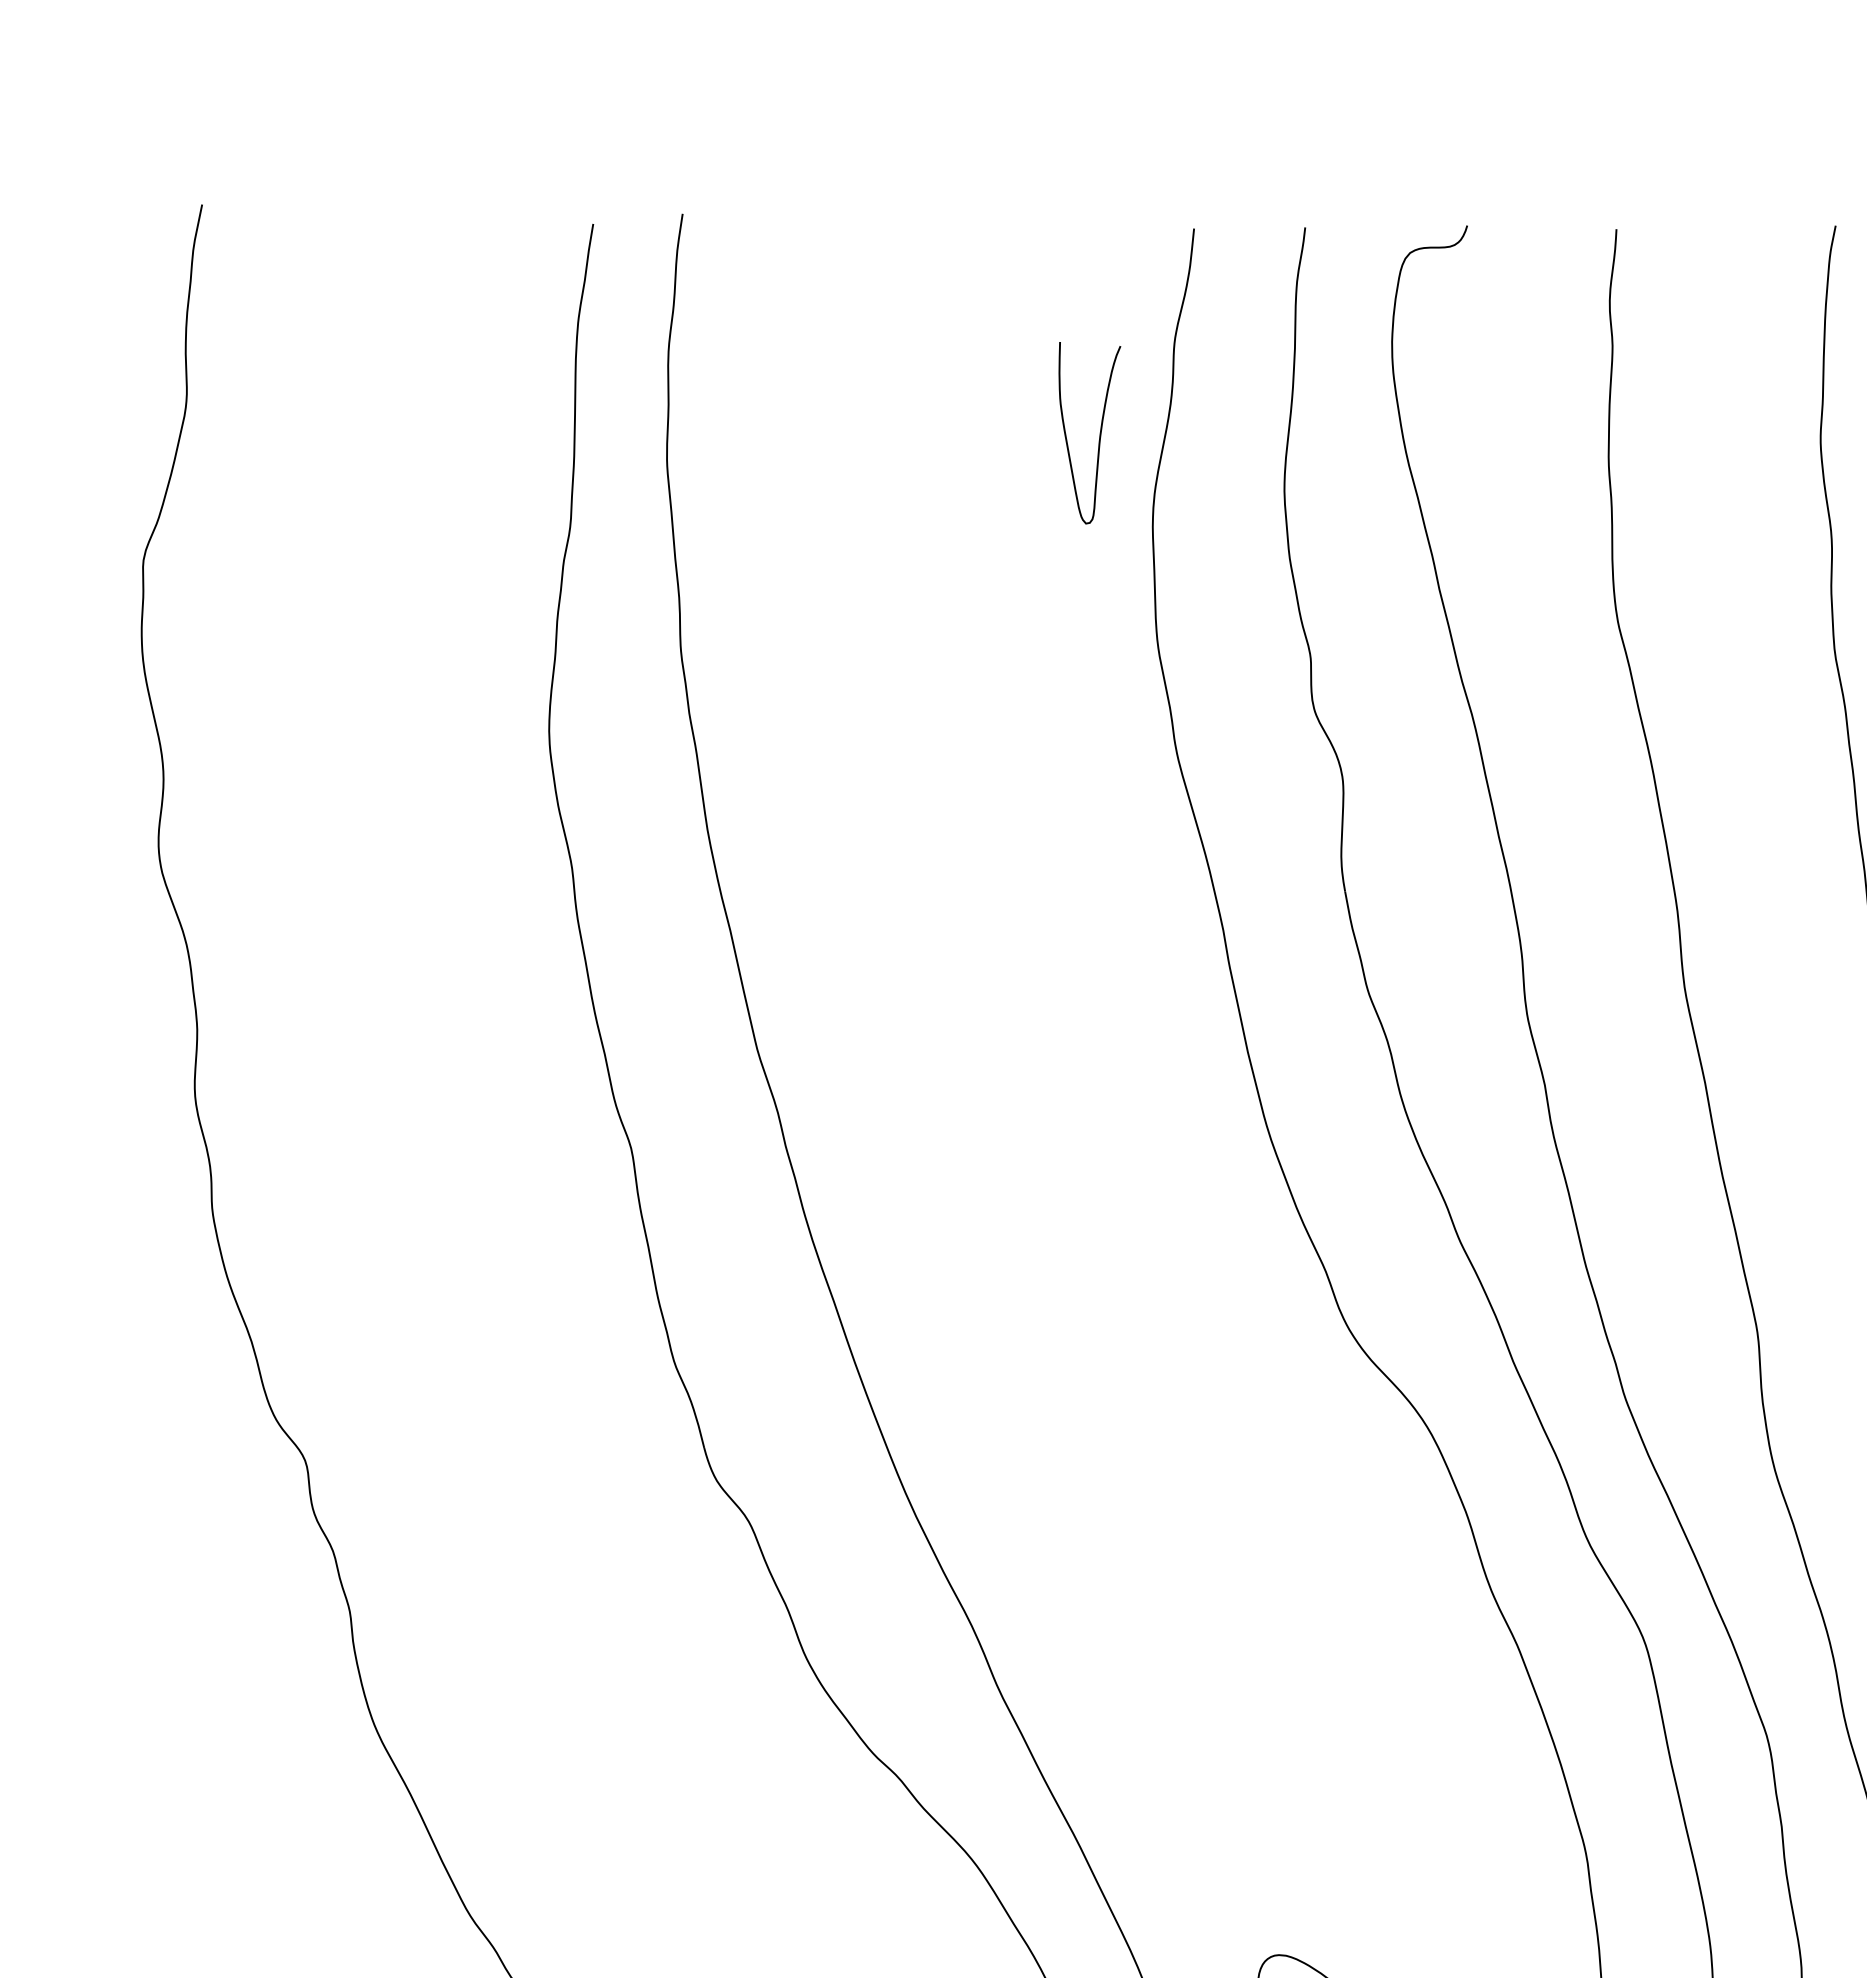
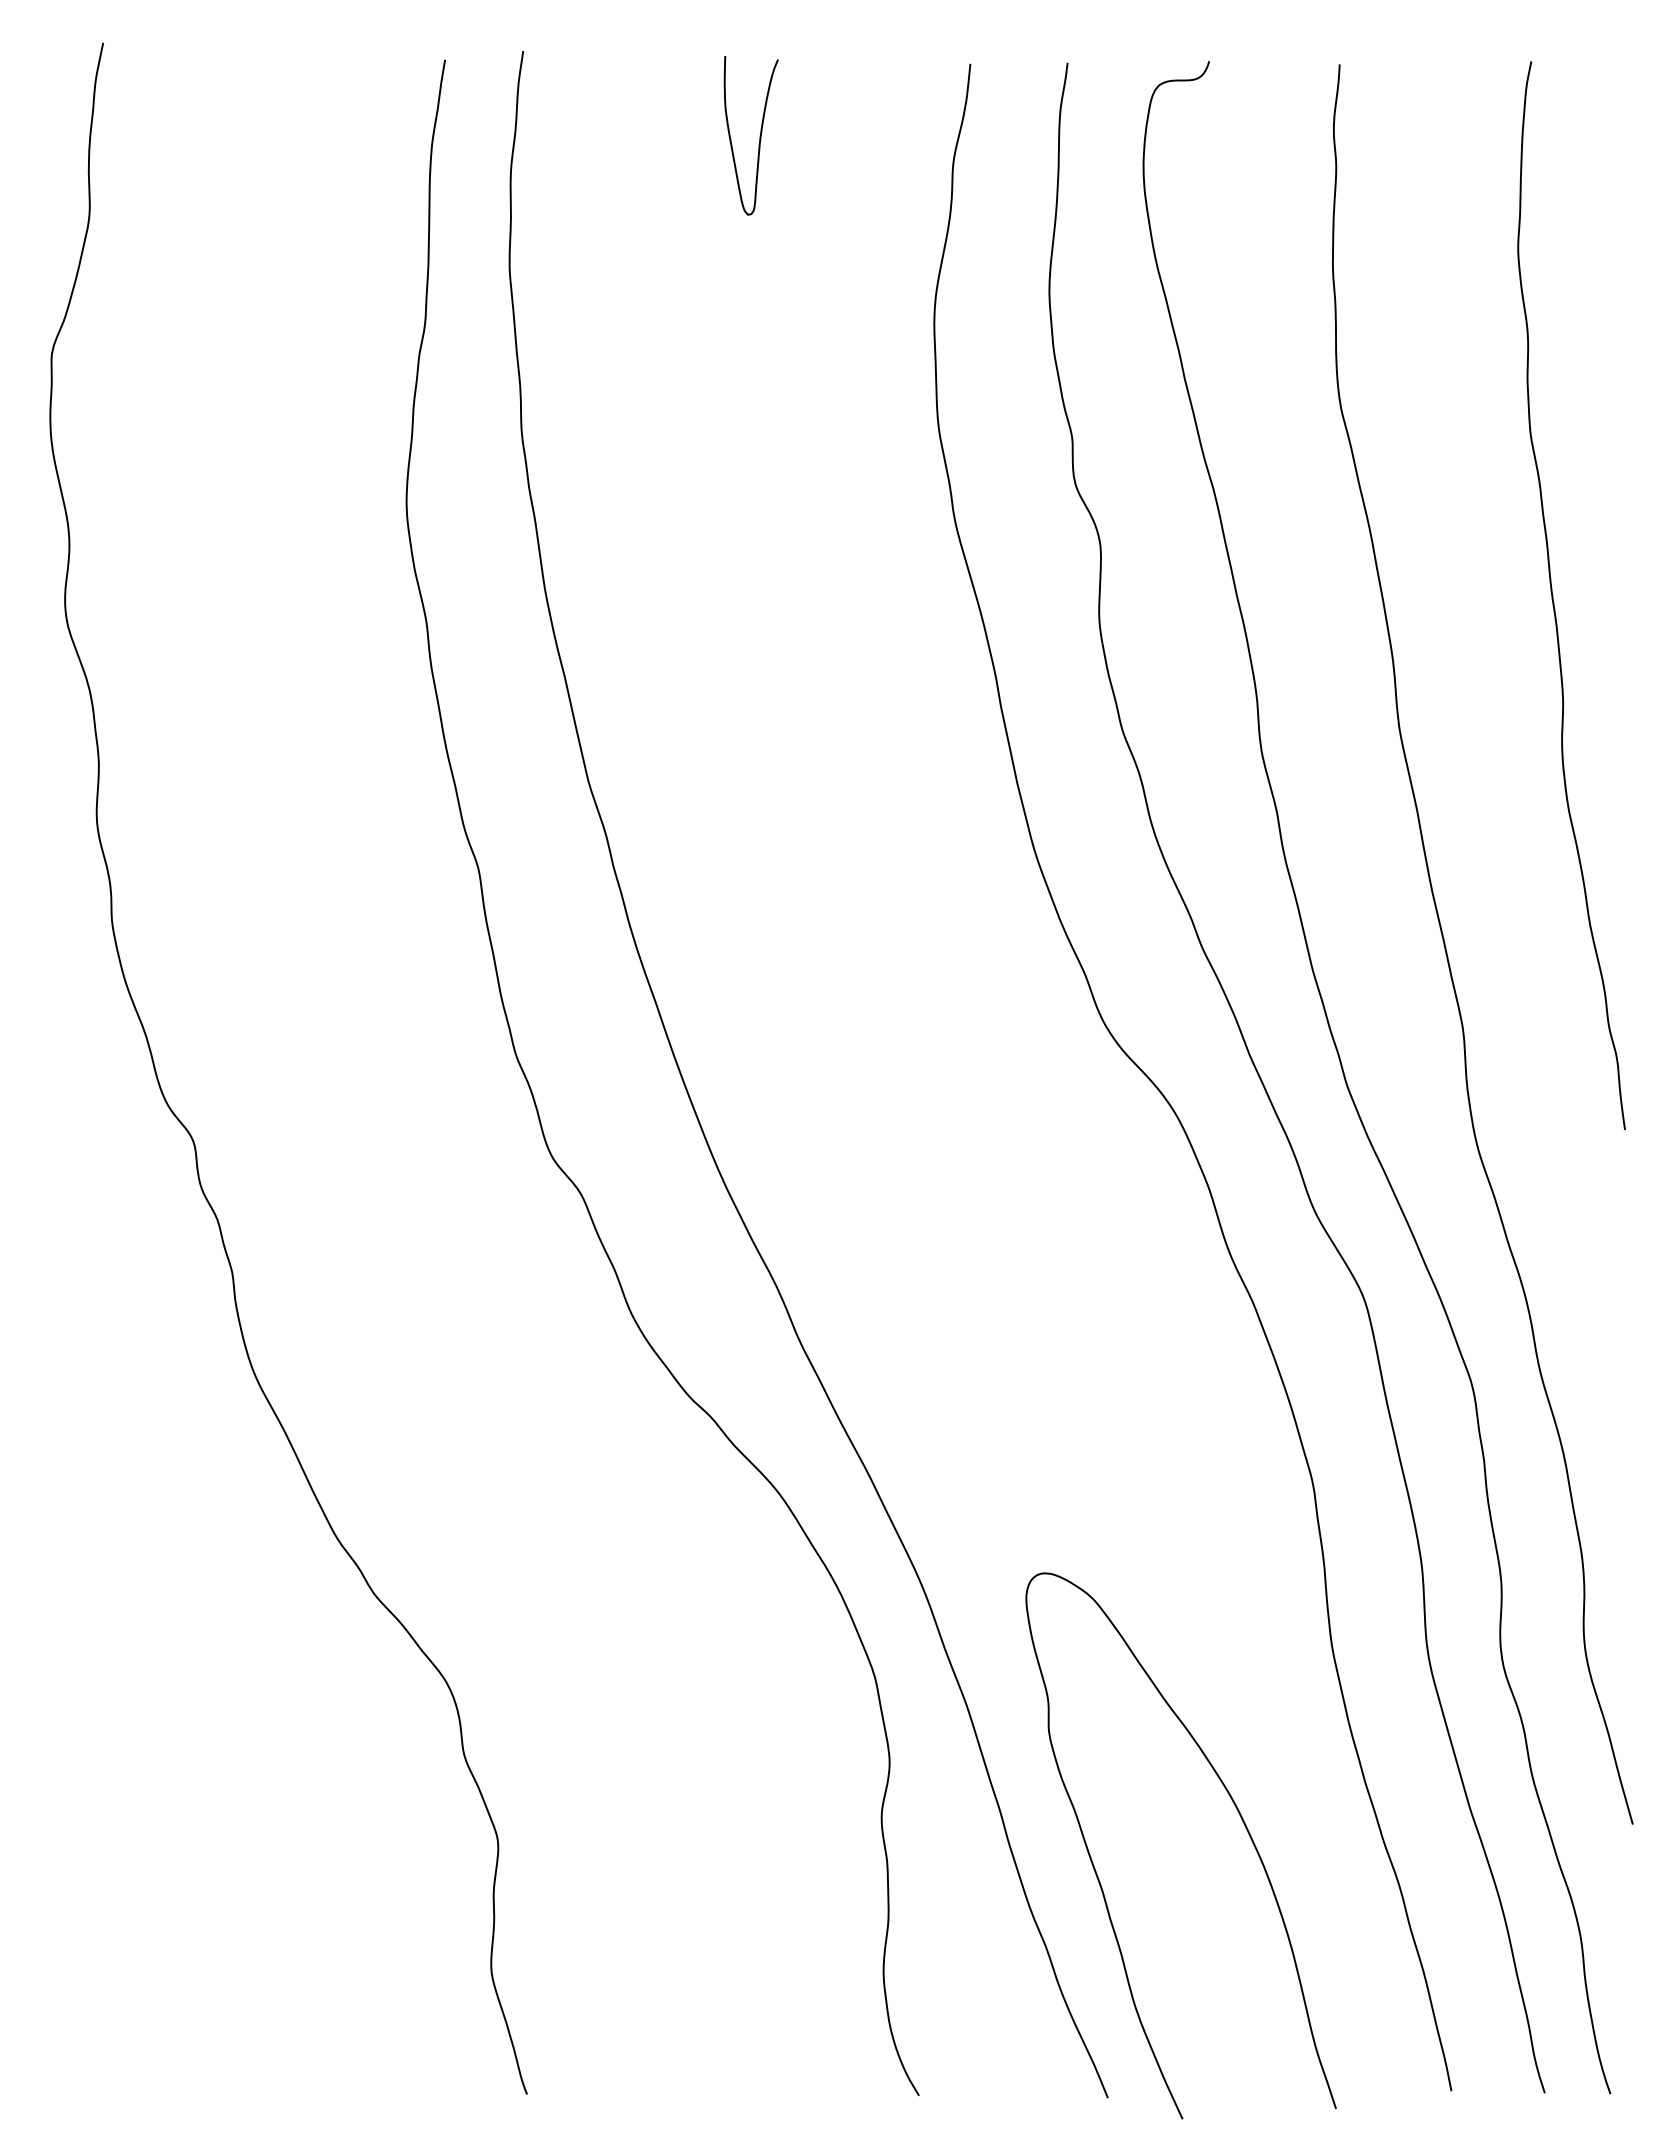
curve: (1099, 432) -> (759, 135), moved

